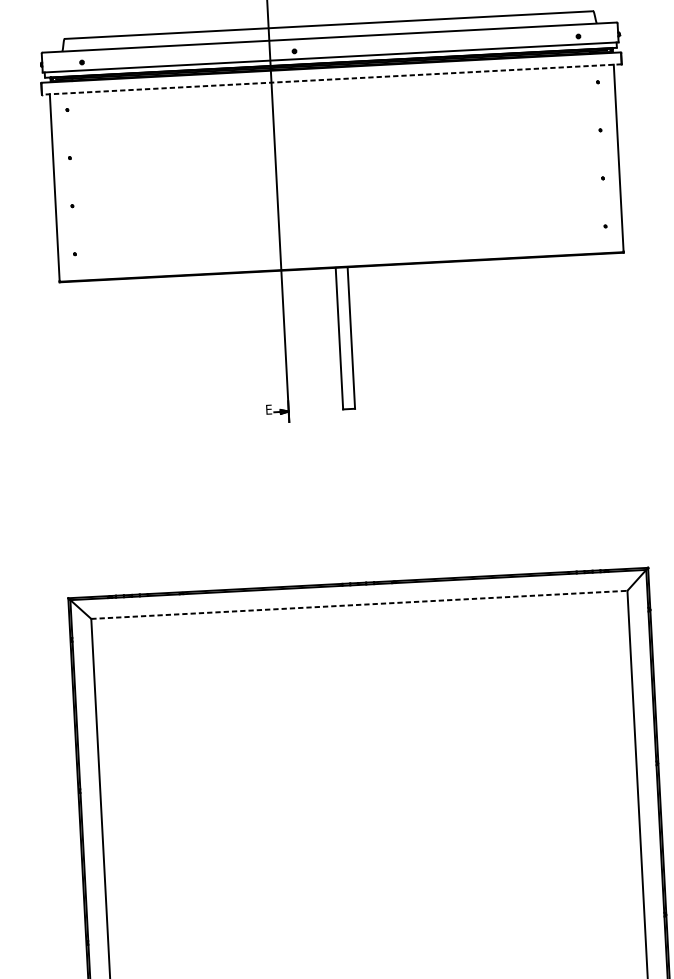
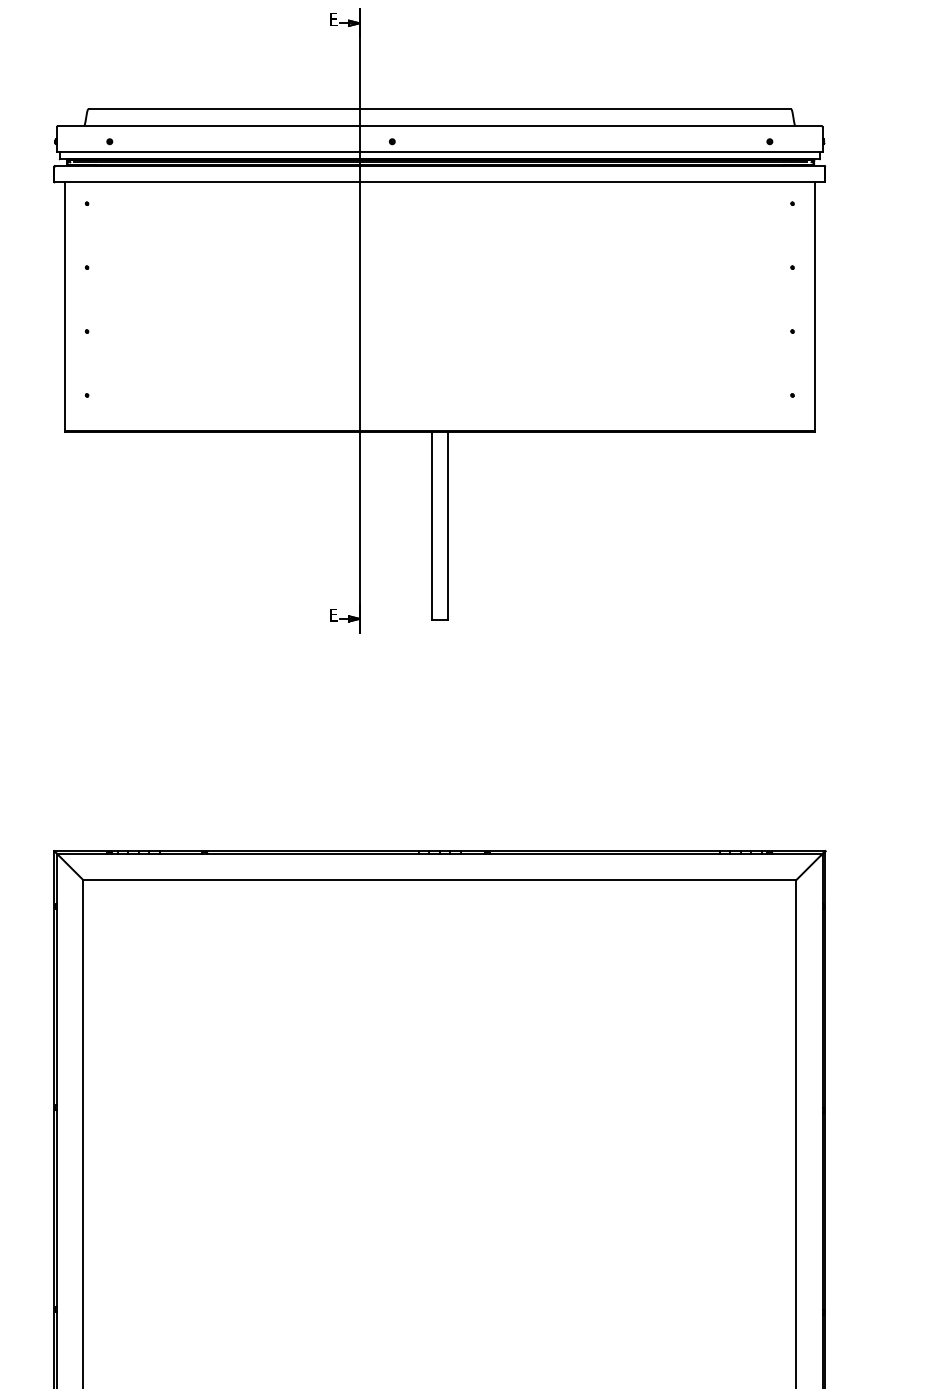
line: (331, 79) -> (439, 181), dashed -> solid
line: (359, 605) -> (440, 880), dashed -> solid

